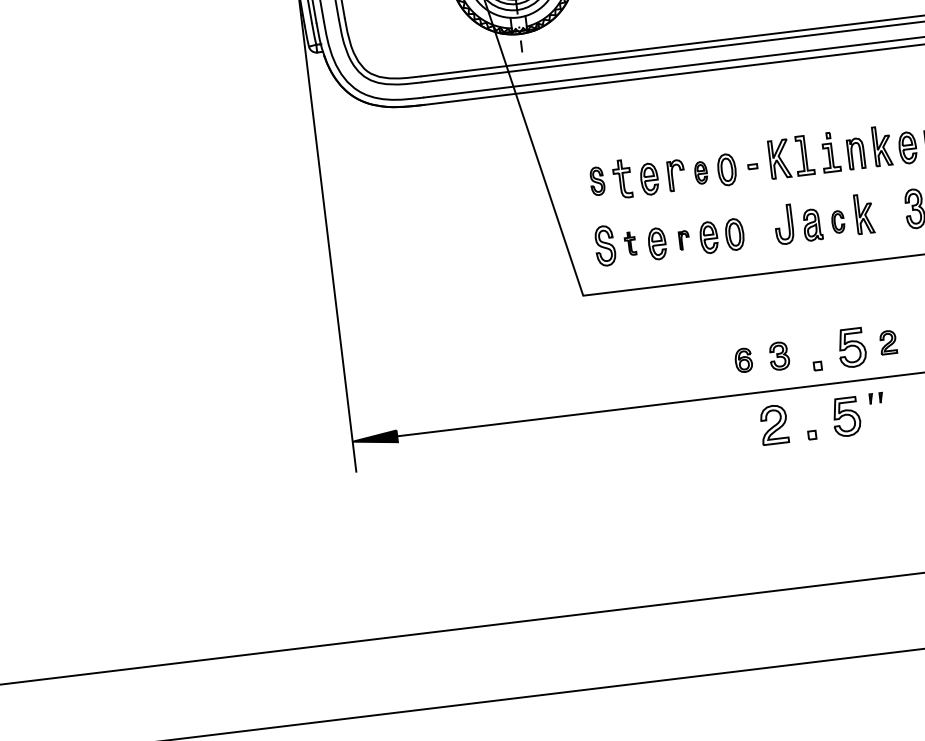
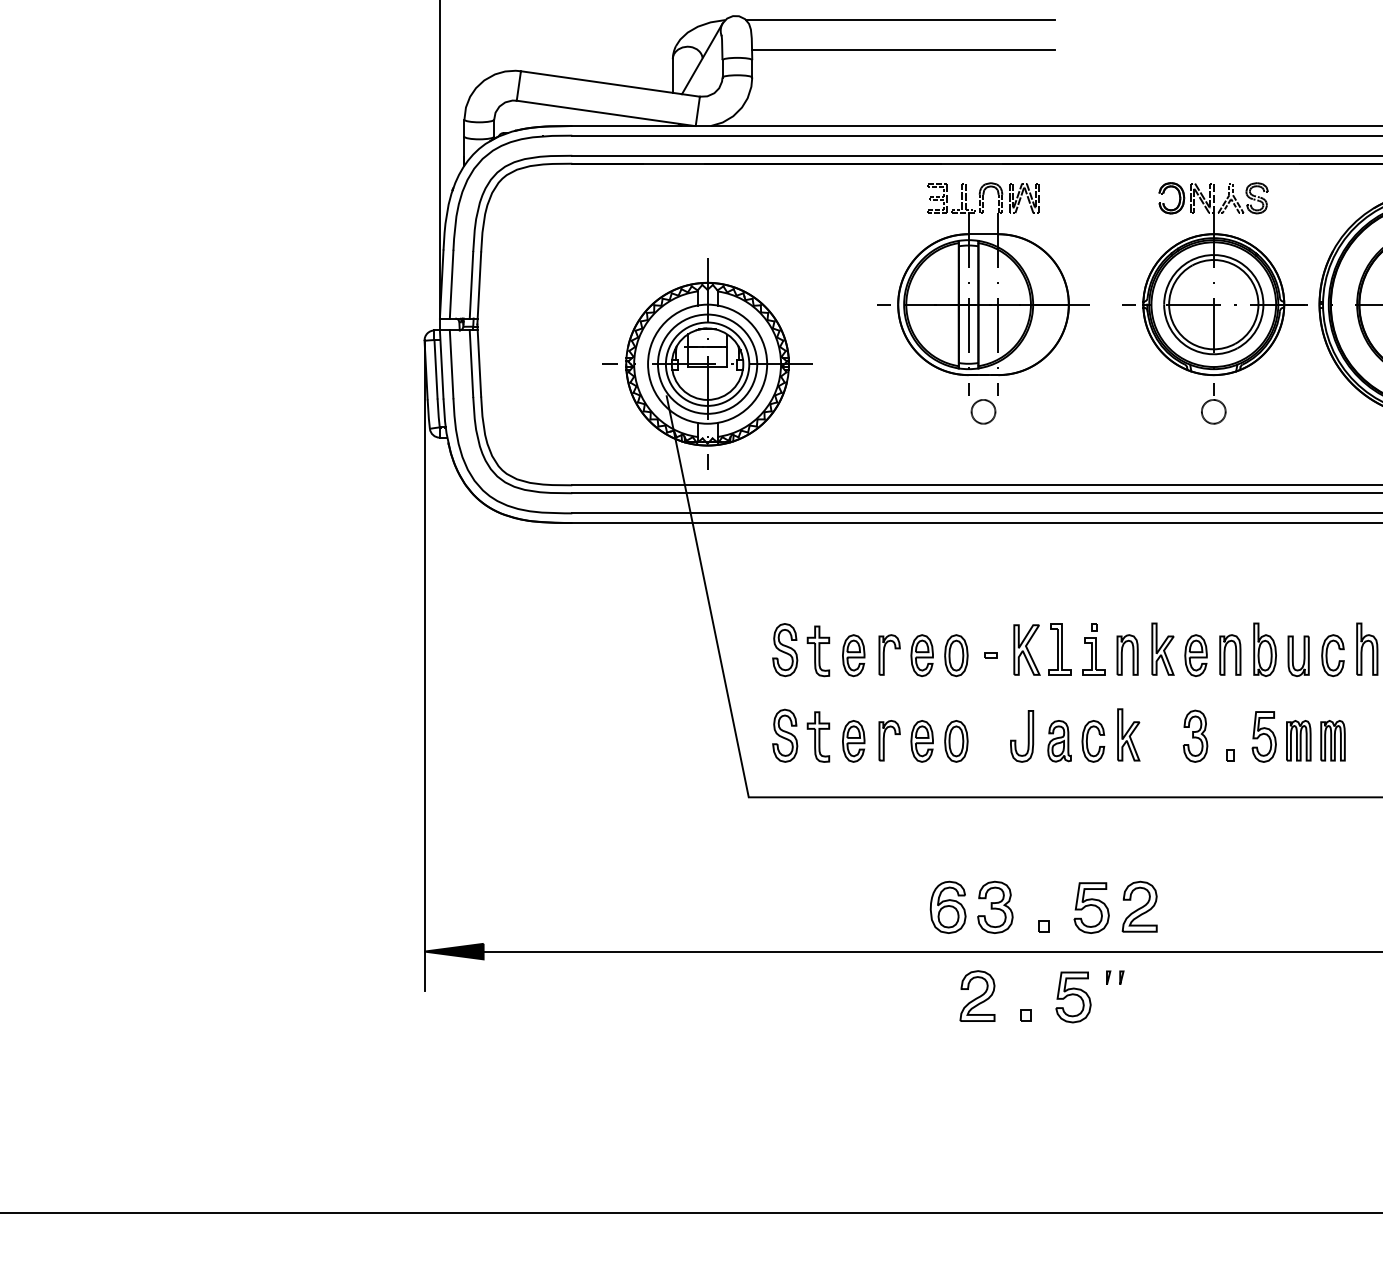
part: (700, 172) -> (921, 655), size x1.43
part: (597, 181) -> (785, 650), size x1.43
part: (838, 222) -> (1093, 741), size x1.43
part: (684, 239) -> (889, 740), size x1.67
part: (630, 243) -> (818, 736), size x1.67
part: (888, 342) -> (1139, 906), size x1.67
part: (779, 355) -> (995, 906), size x1.43
part: (743, 359) -> (947, 906), size x1.67

